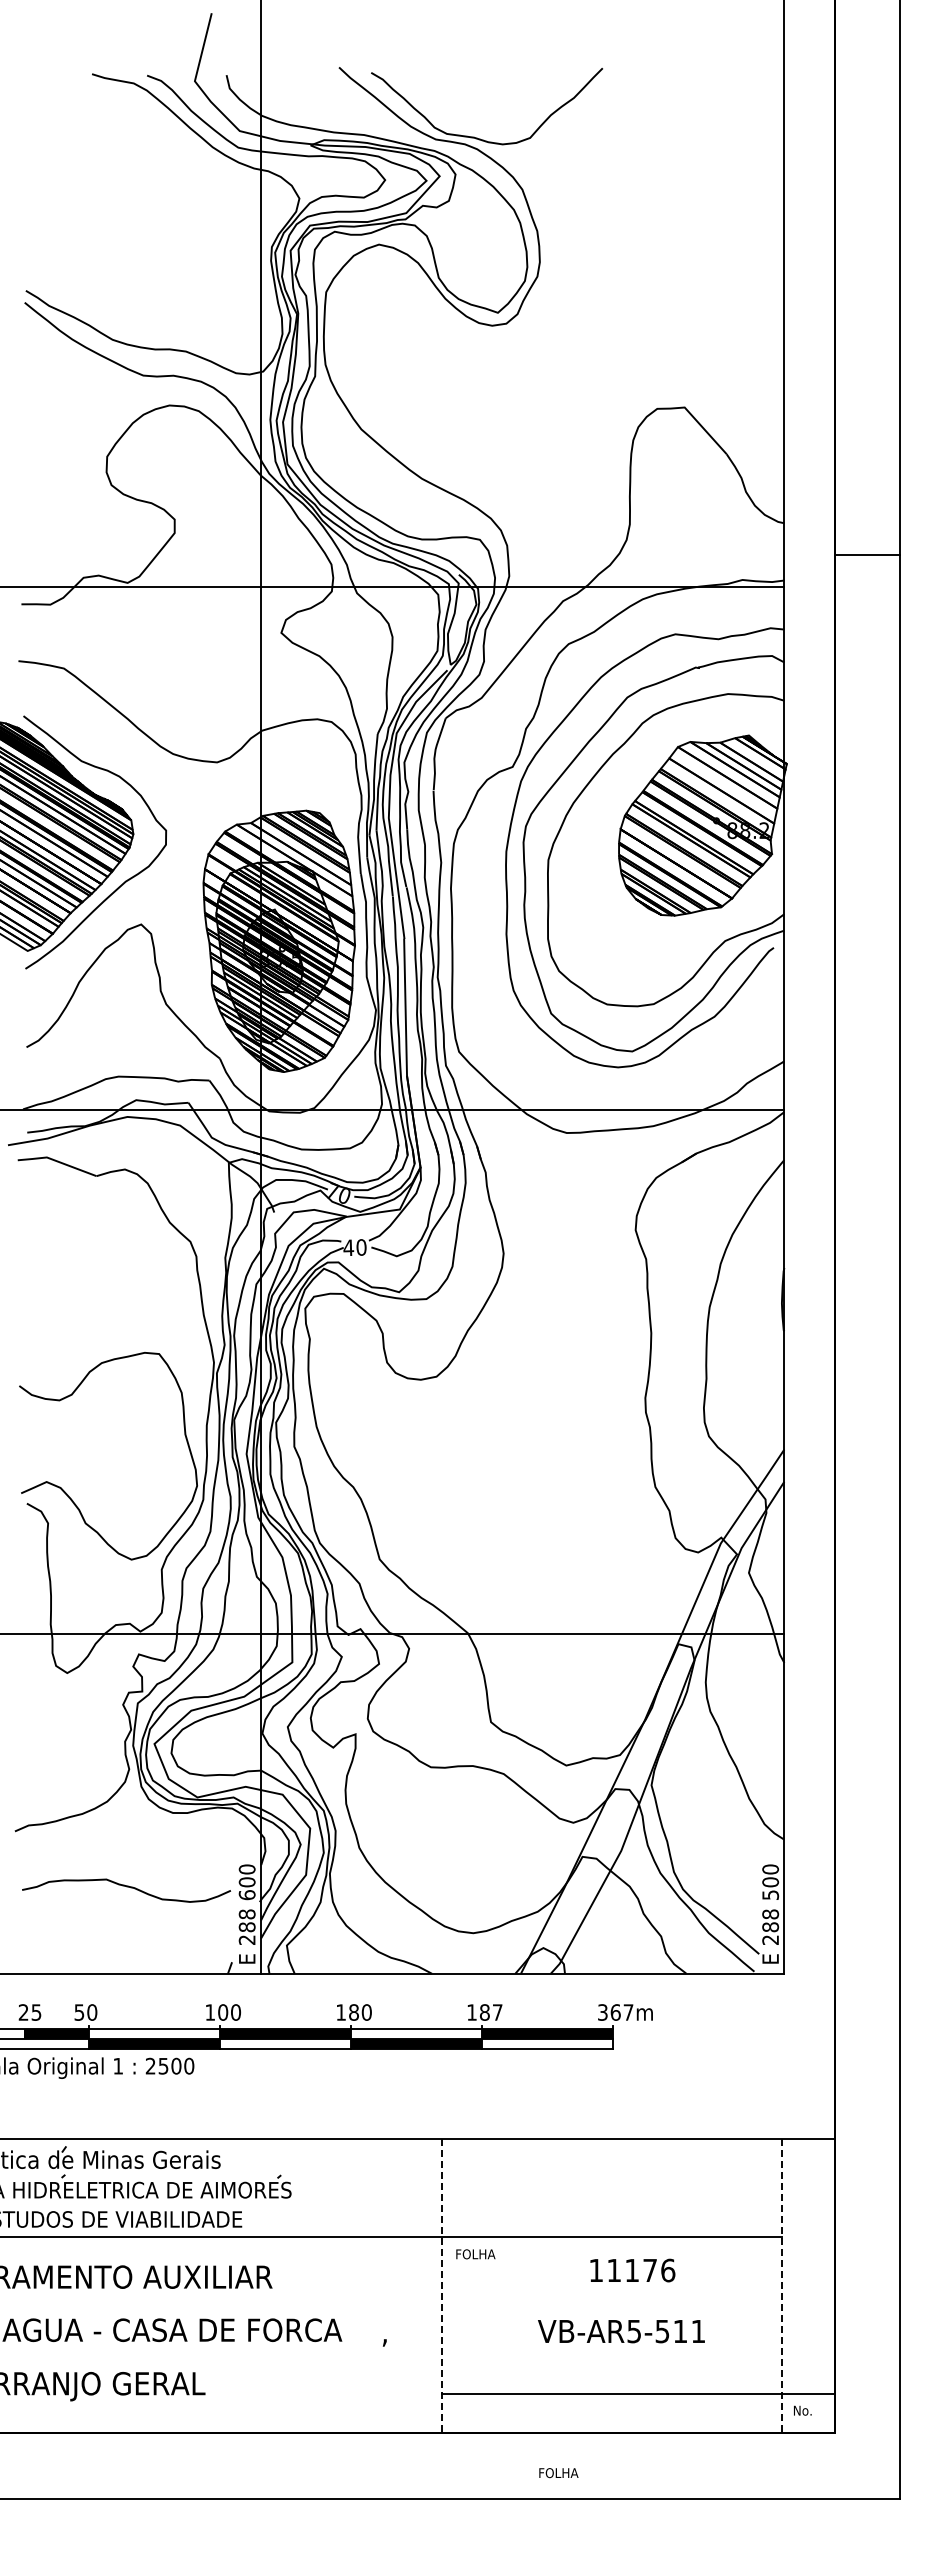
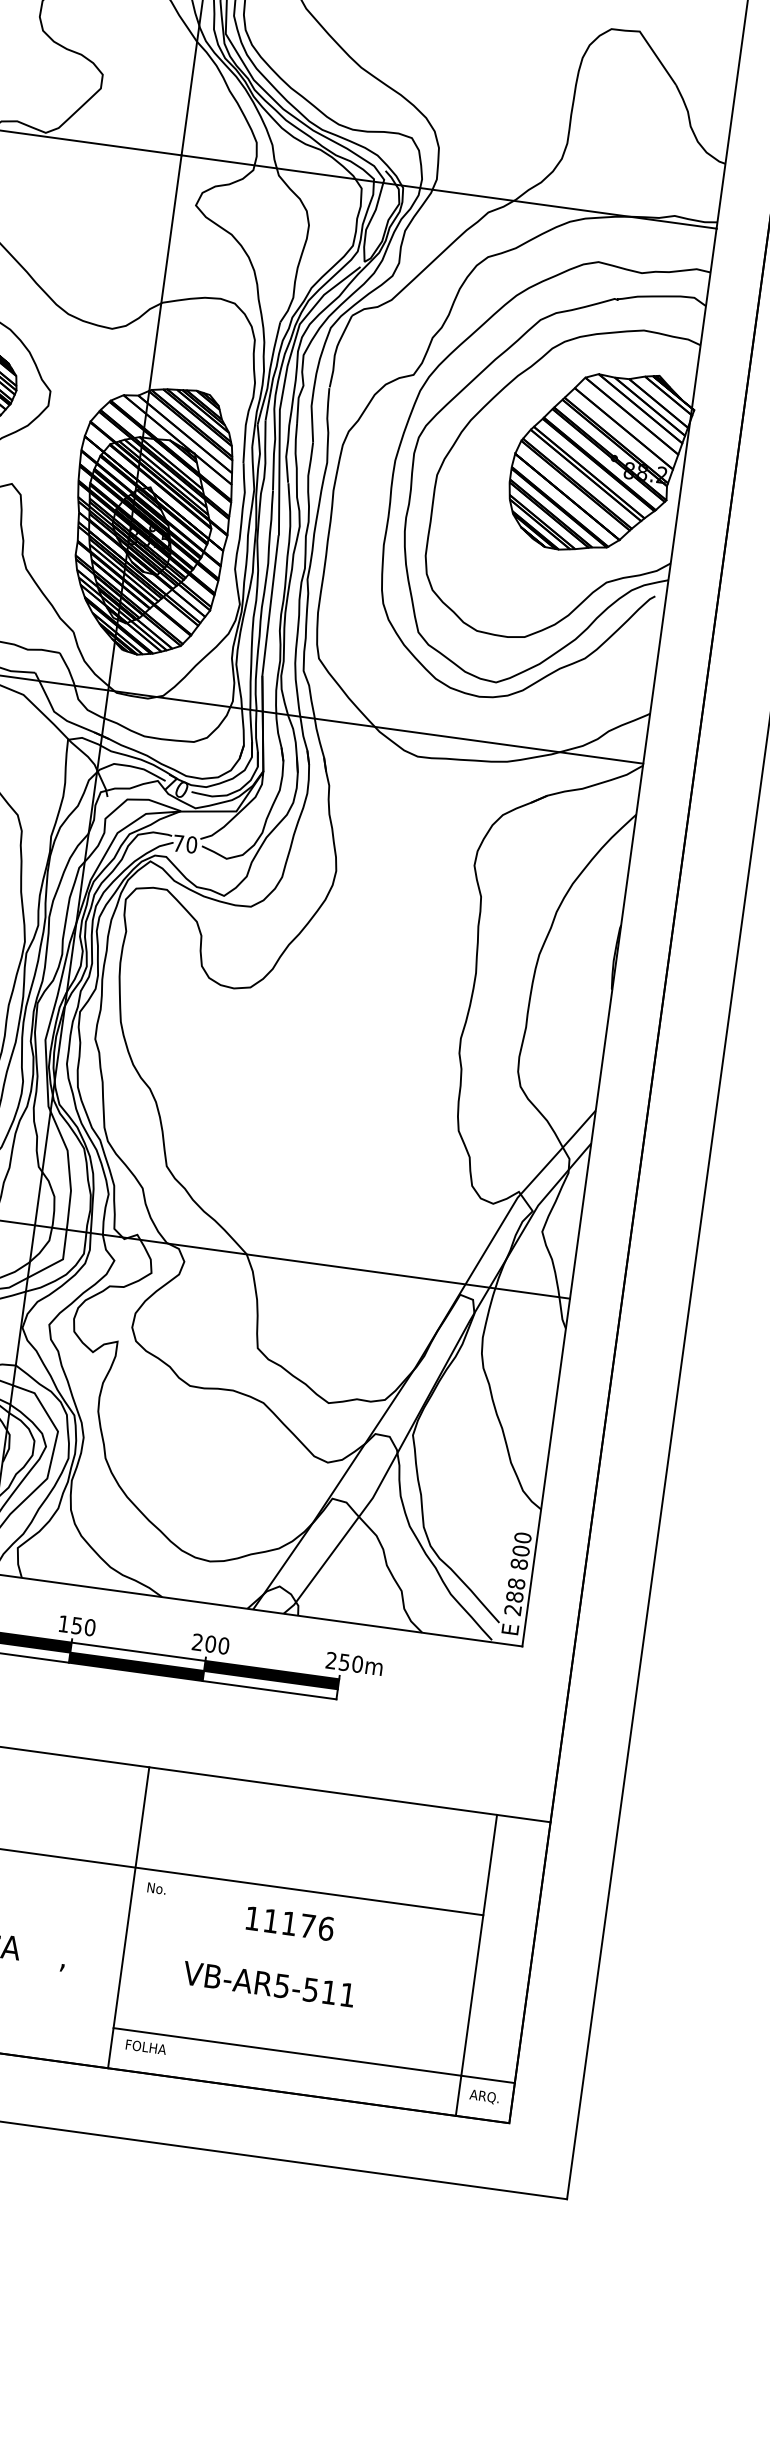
text: (348, 1247) -> (178, 843), 40 -> 70
text: (770, 1895) -> (519, 1564), 500 -> 800
text: (353, 2012) -> (76, 1625), 180 -> 150
text: (484, 2012) -> (210, 1644), 187 -> 200
text: (615, 2012) -> (344, 1662), 367m -> 250m
text: (476, 2254) -> (168, 1890), FOLHA -> No.
text: (632, 2270) -> (289, 1923), moved
line: (442, 2286) -> (129, 1918), dashed -> solid
line: (782, 2286) -> (476, 1965), dashed -> solid
text: (621, 2331) -> (268, 1984), moved
text: (807, 2411) -> (484, 2097), No. -> ARQ.
text: (558, 2473) -> (145, 2047), moved

